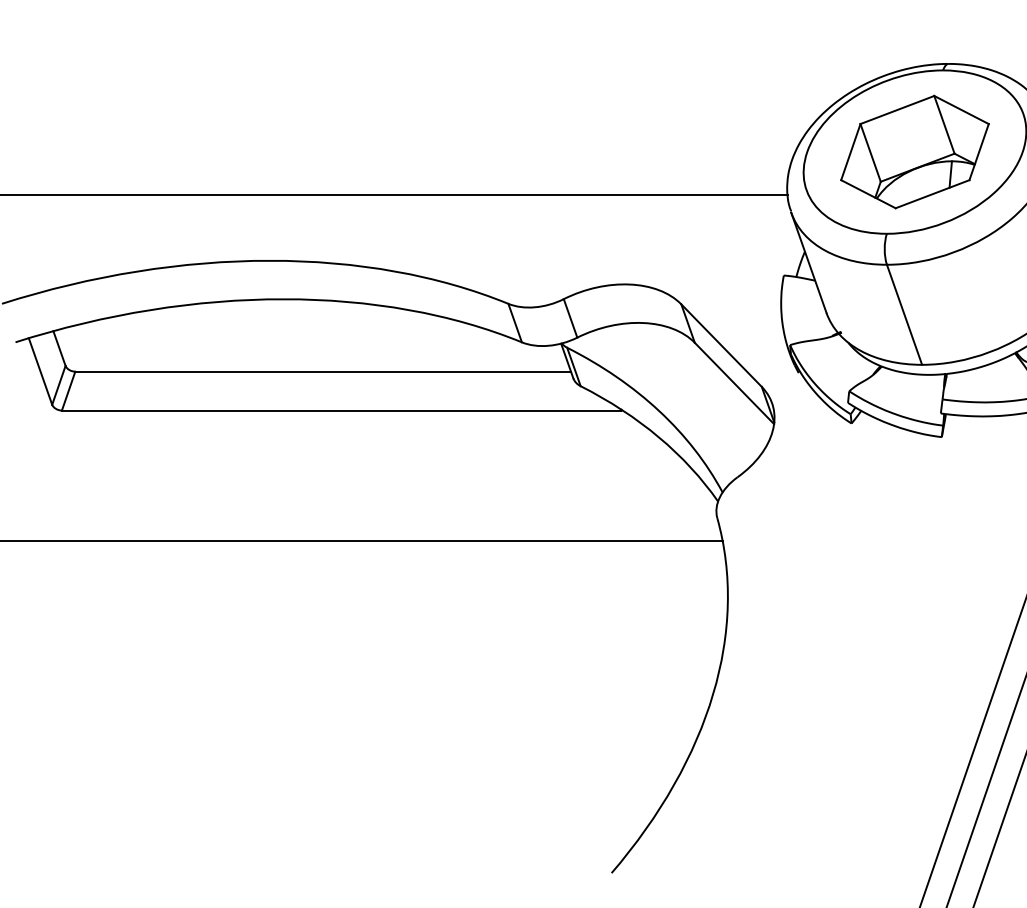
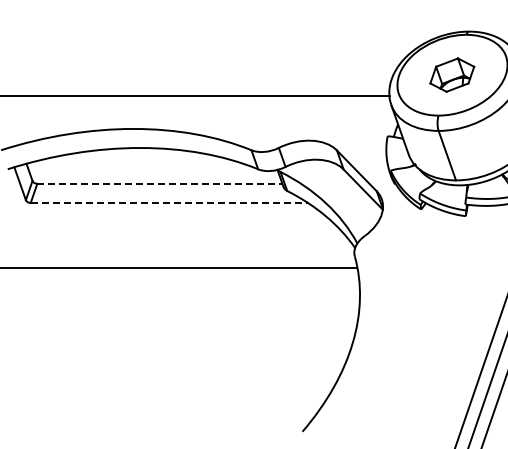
part: (912, 150) -> (451, 74), size x0.6
line: (322, 371) -> (159, 183), solid -> dashed
line: (342, 411) -> (169, 203), solid -> dashed

